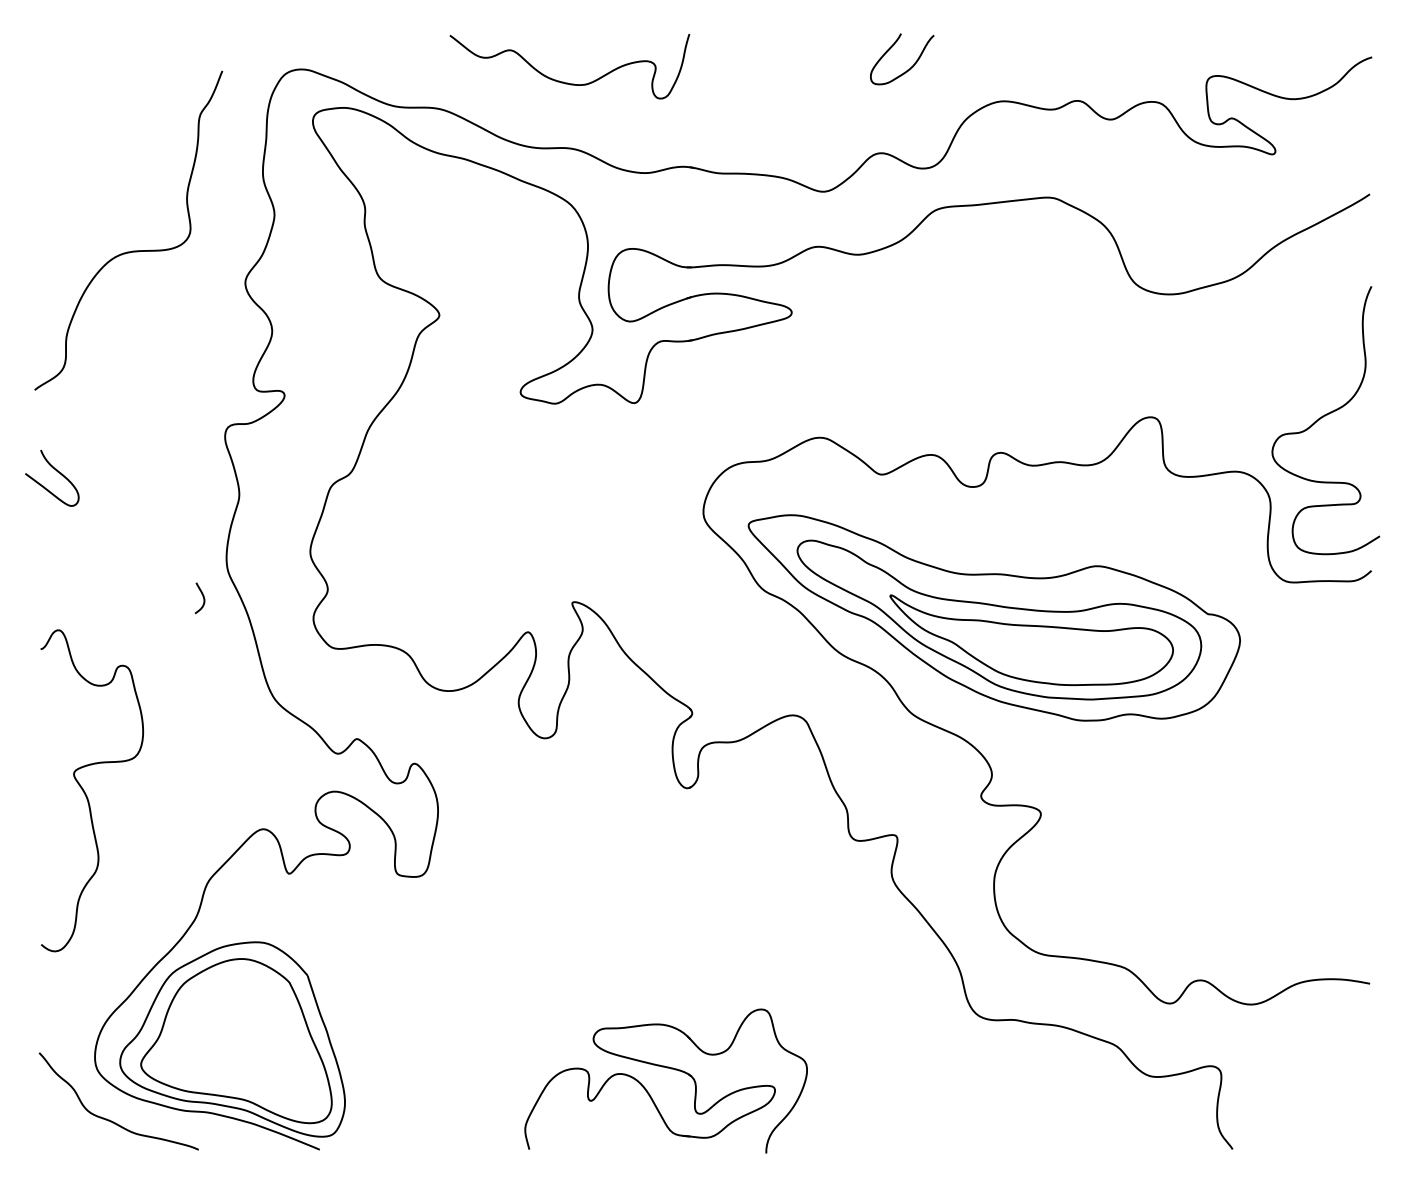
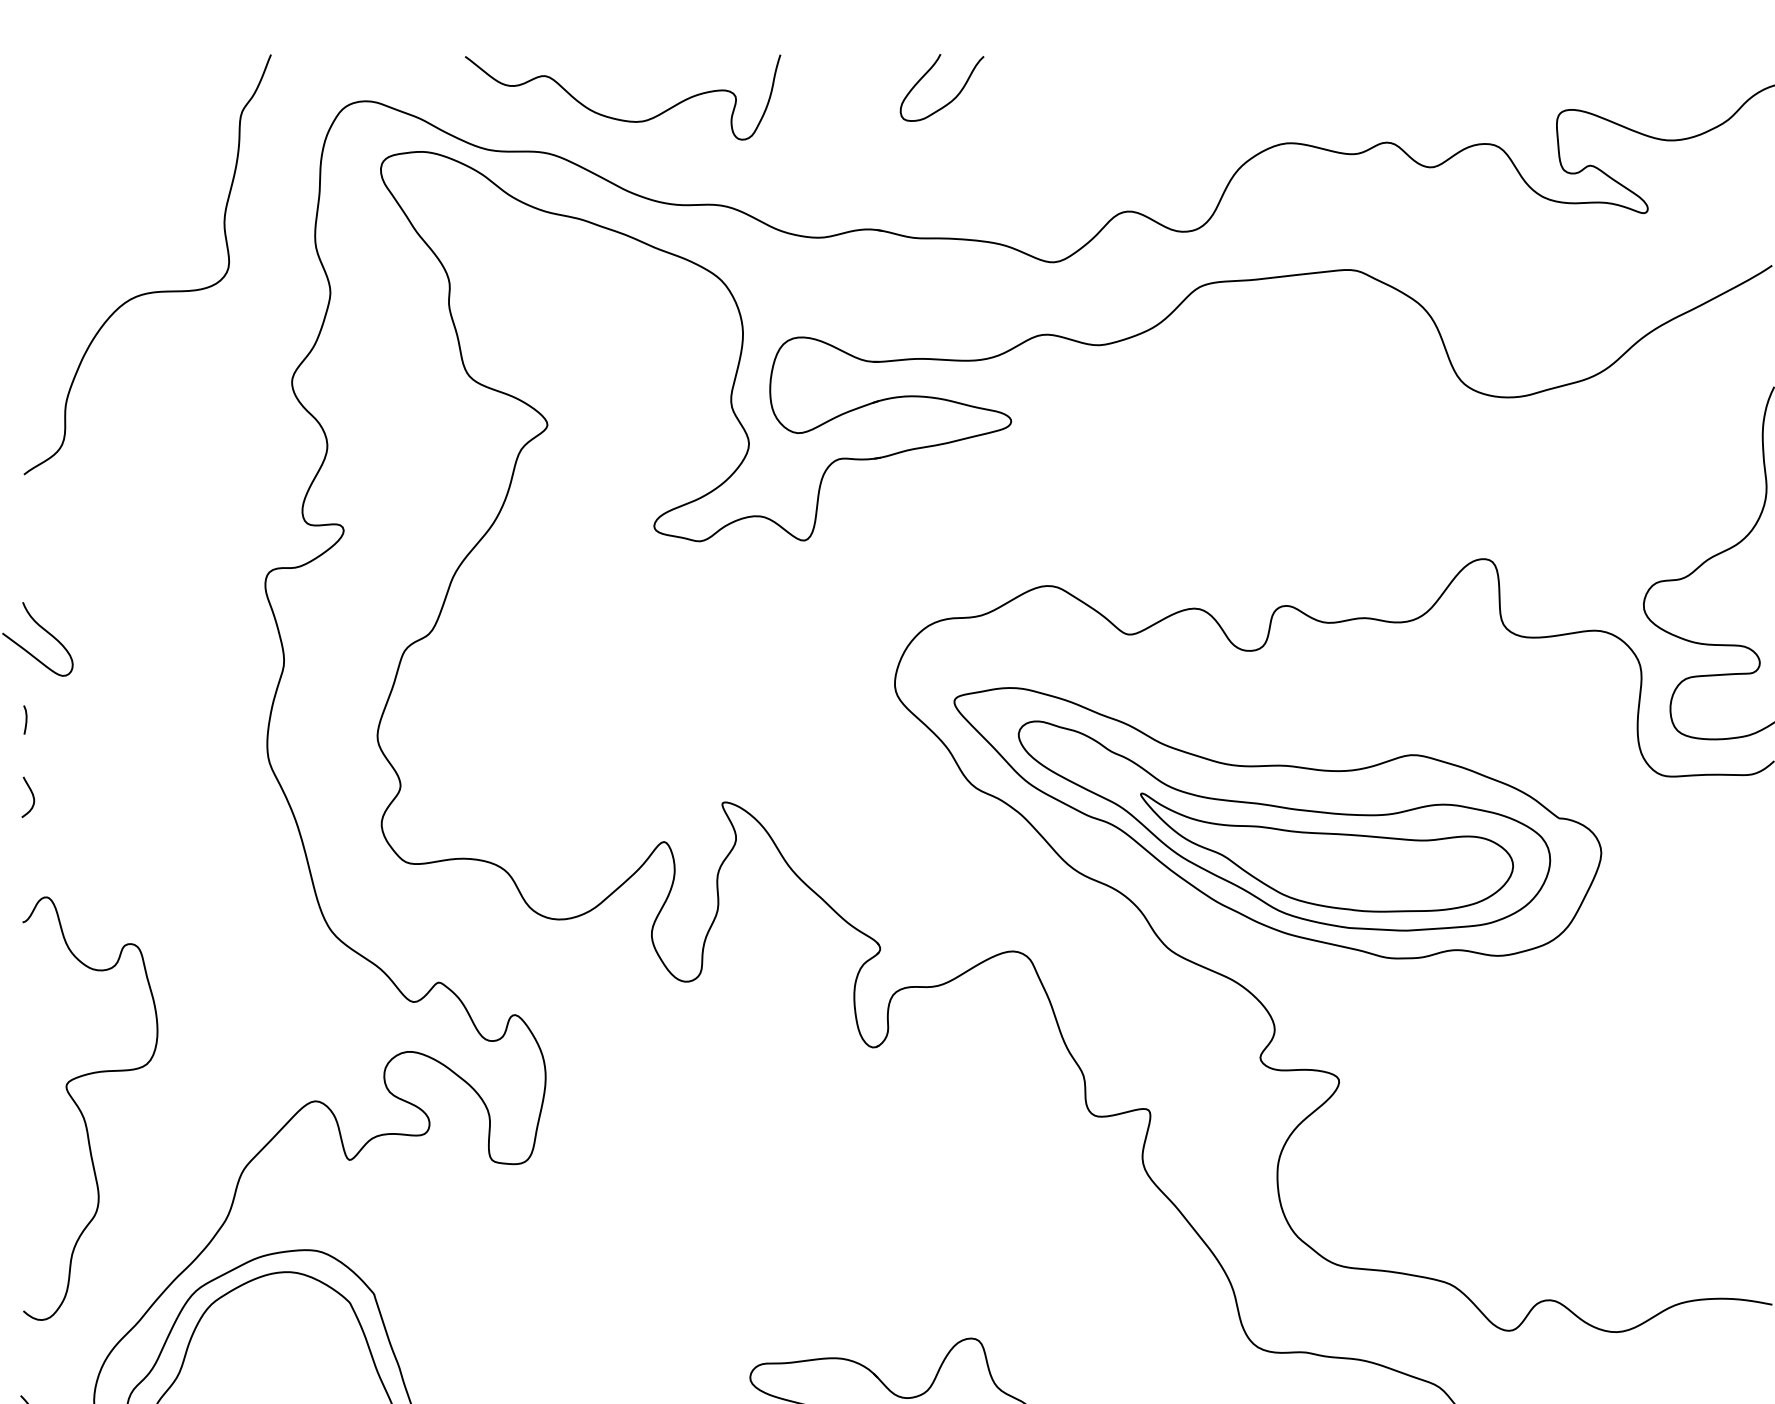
curve: (907, 69) -> (948, 101), moved
curve: (568, 82) -> (621, 118), moved
curve: (132, 250) -> (152, 290), moved
line: (42, 539) -> (25, 719), added
curve: (202, 596) -> (31, 795), moved
curve: (86, 793) -> (82, 1112), moved

